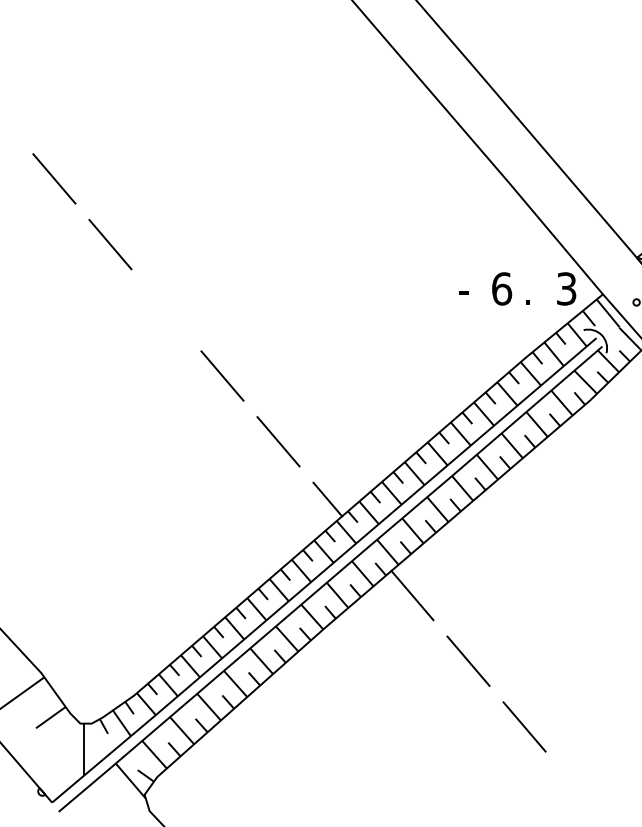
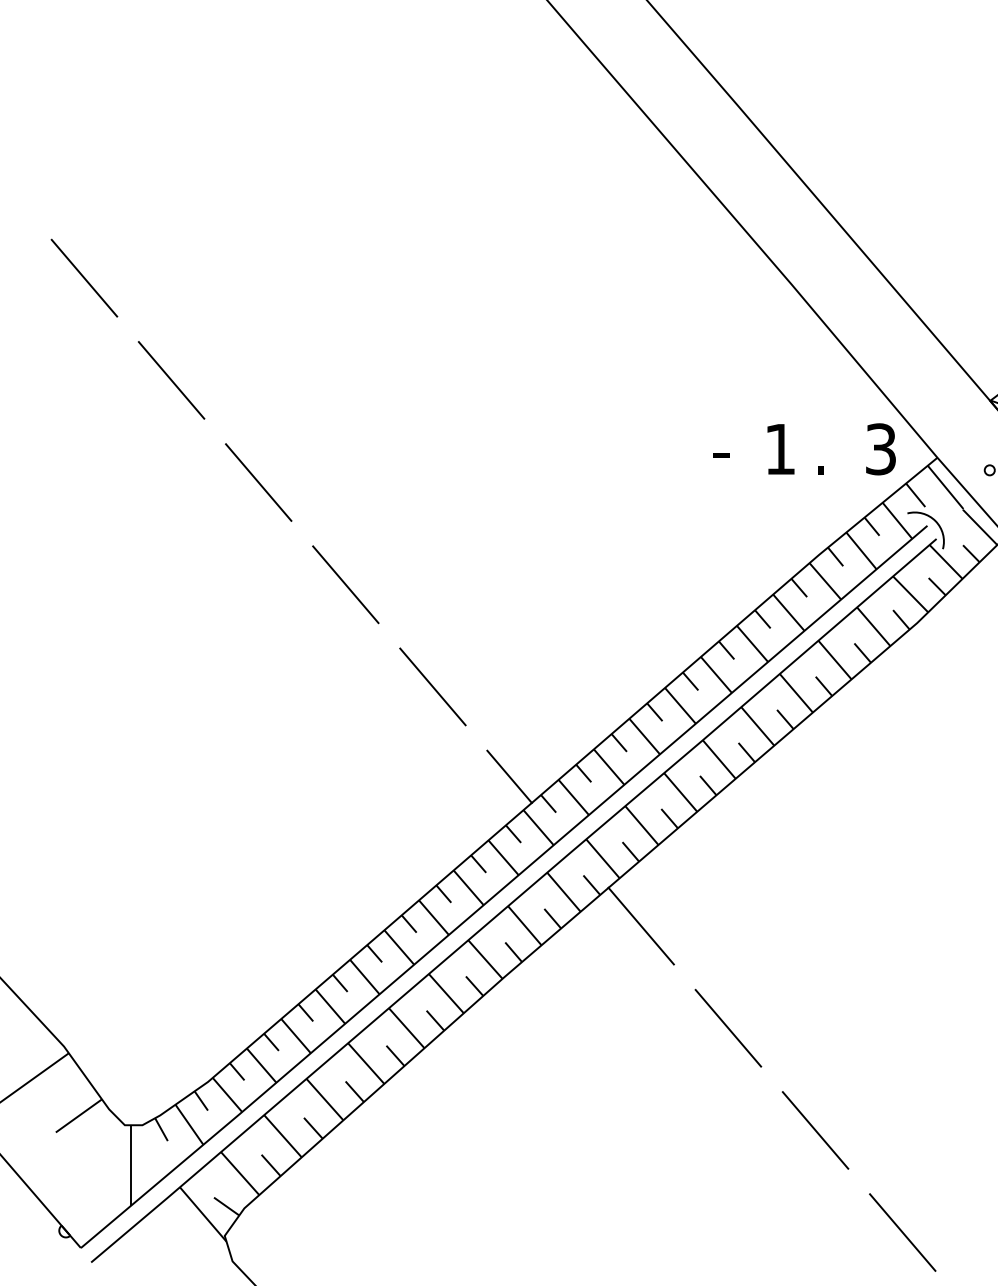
text: (502, 288) -> (781, 448), 6 -> 1
line: (166, 309) -> (258, 481), added
line: (580, 792) -> (902, 1232), added

